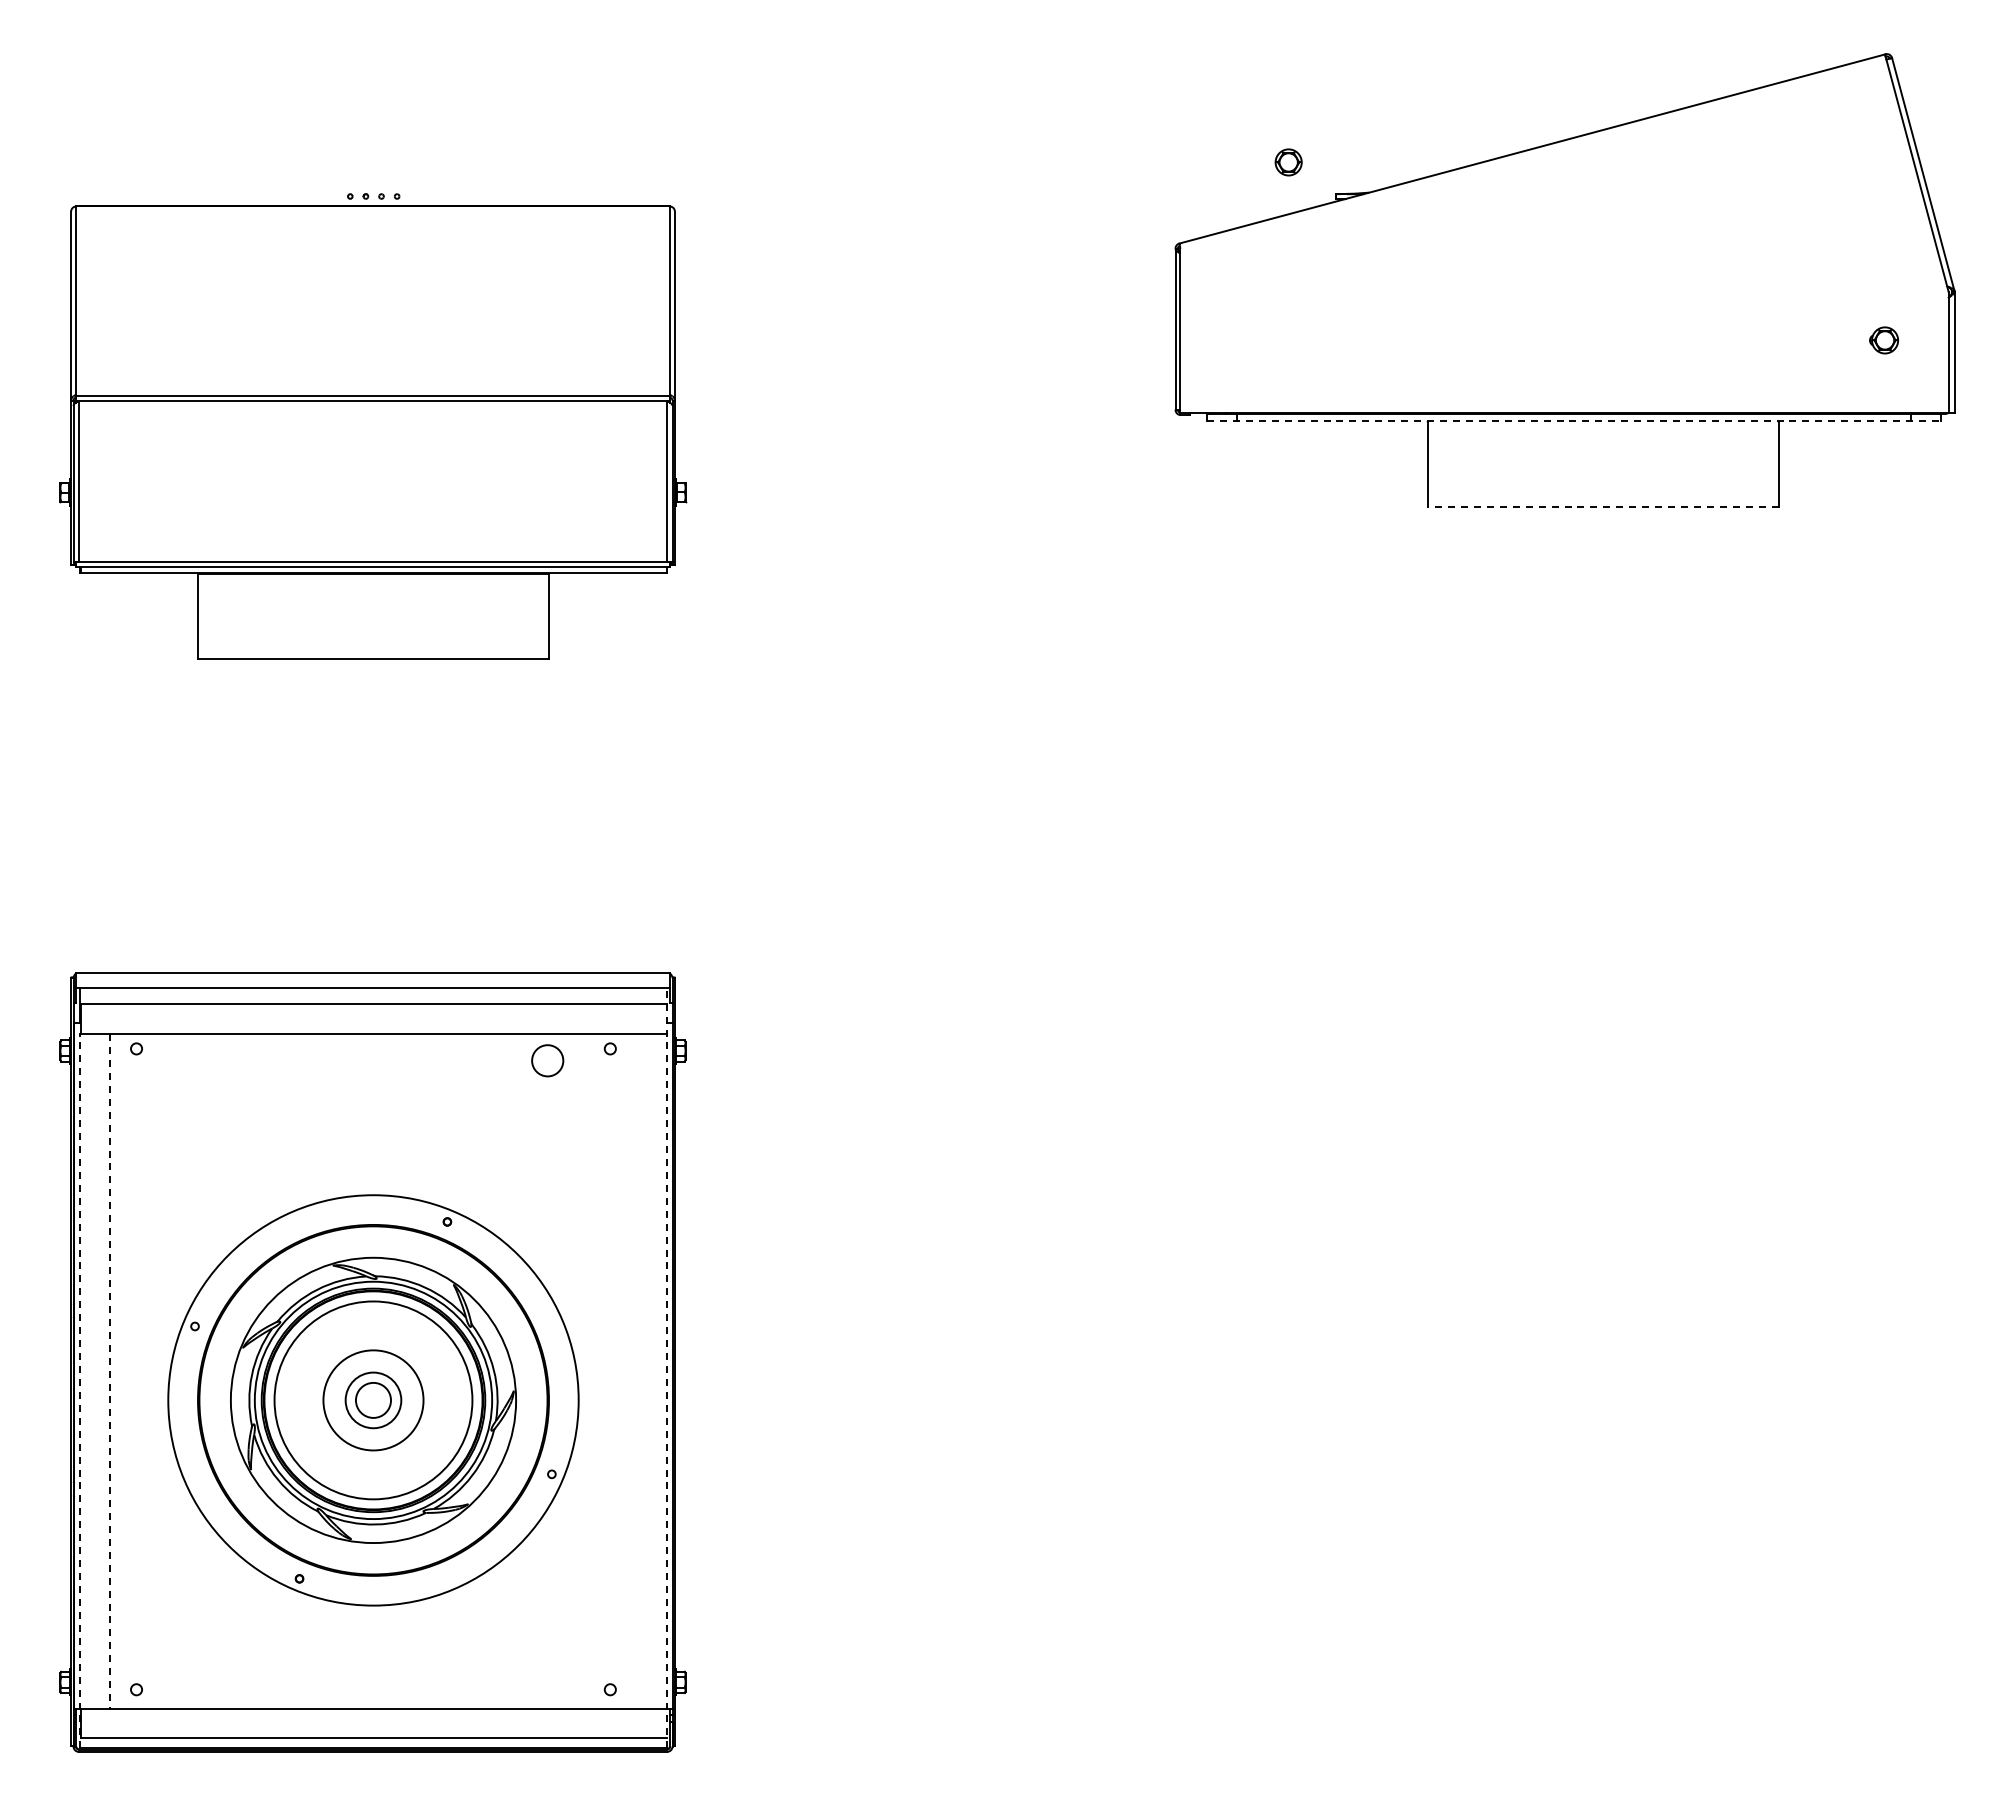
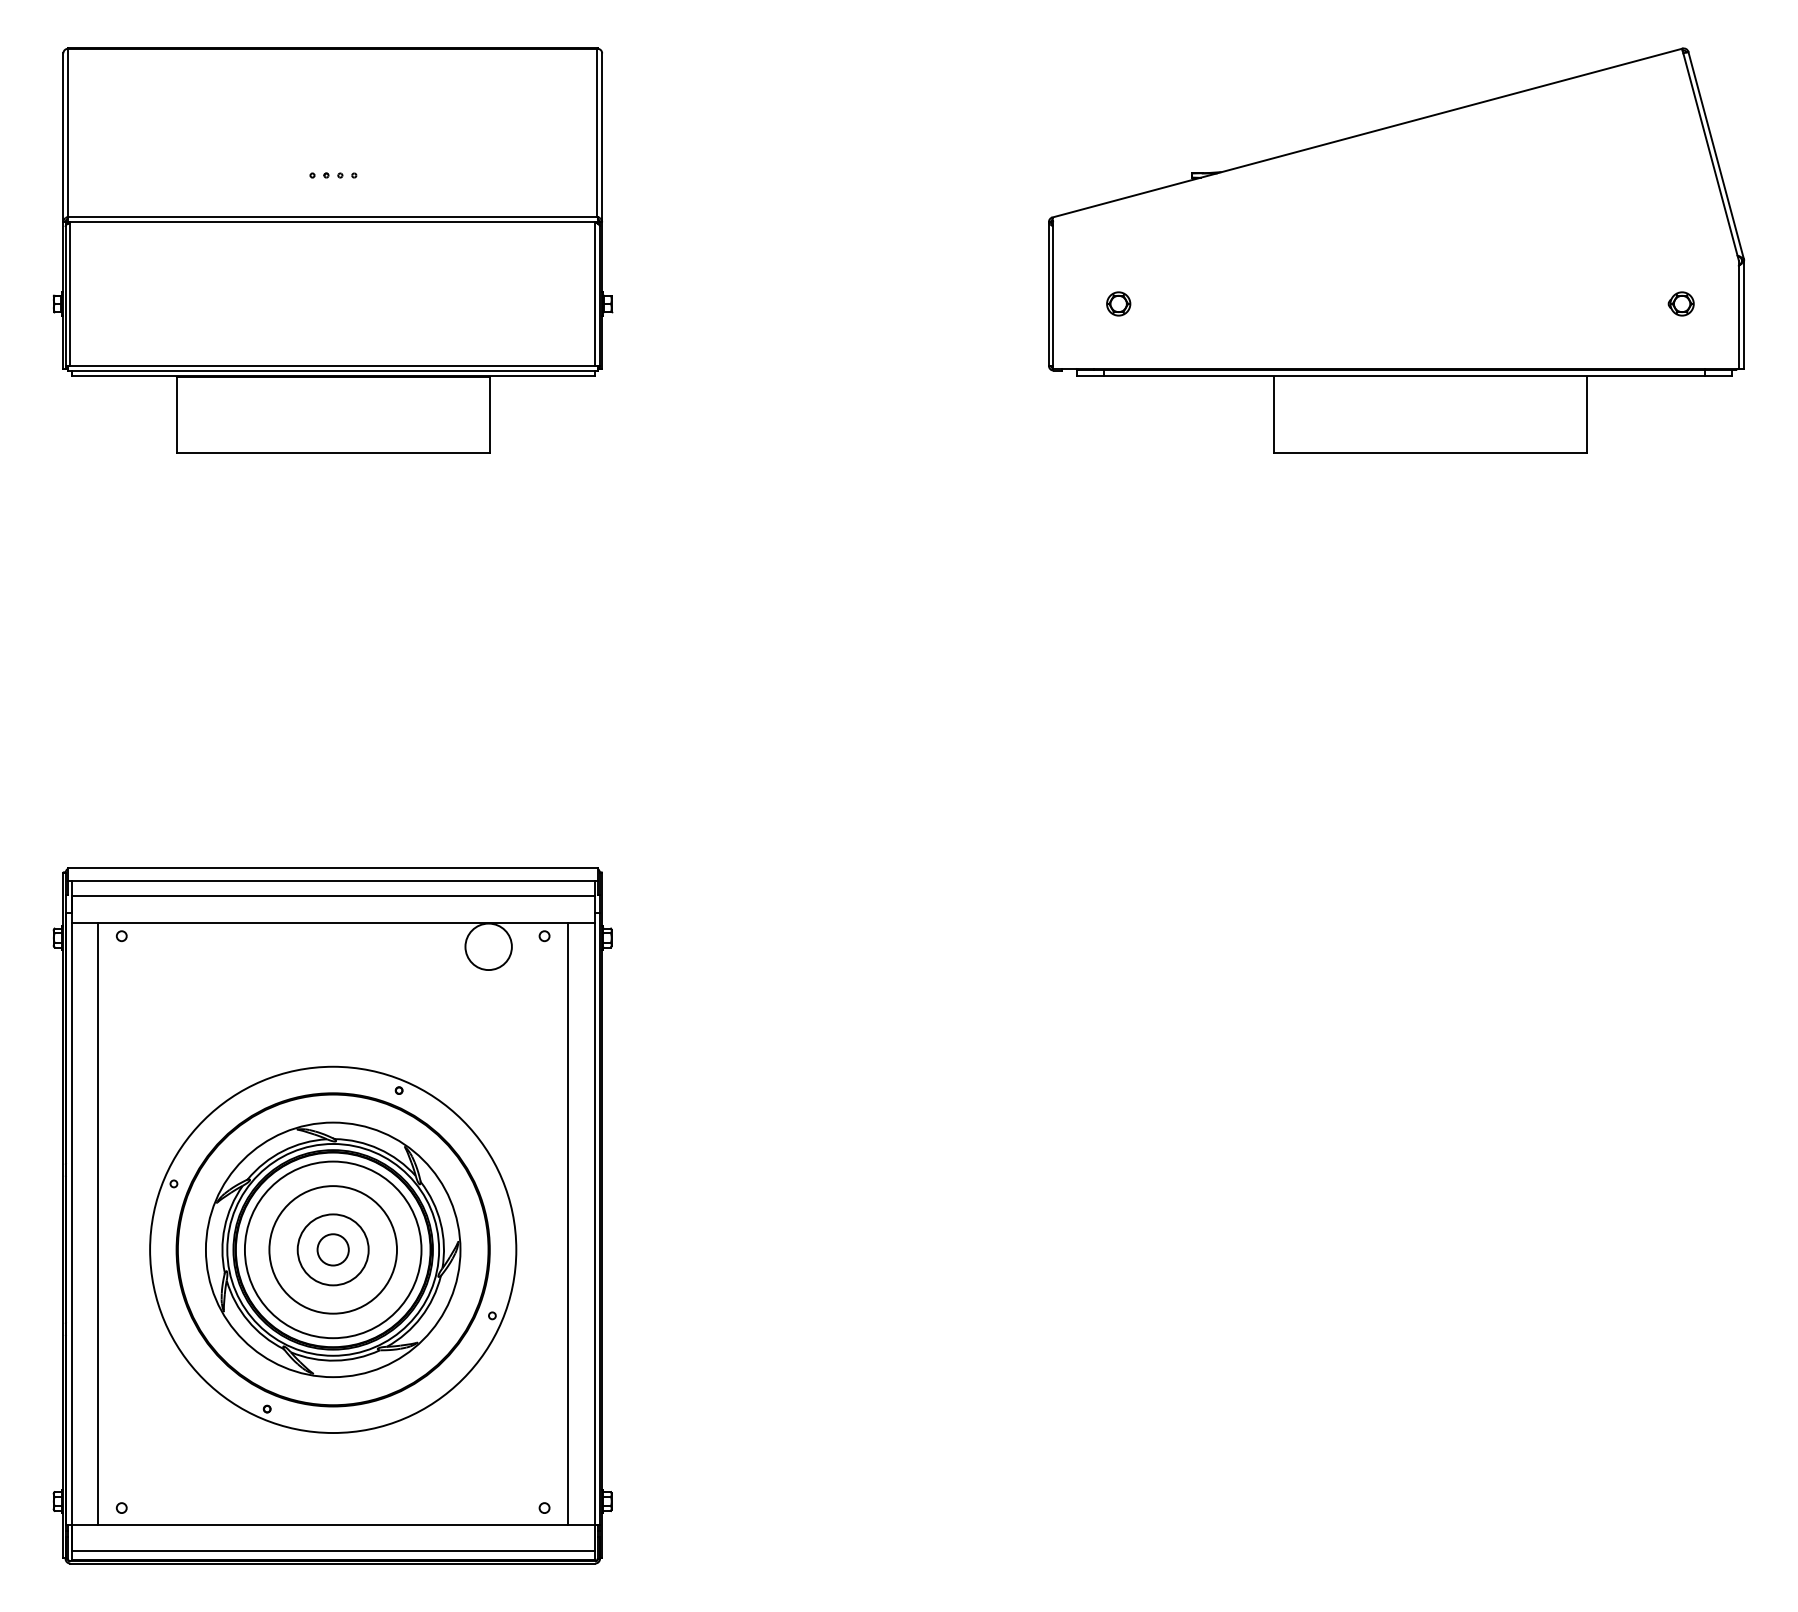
part: (1288, 162) -> (1118, 304), moved
line: (1573, 421) -> (1404, 376), dashed -> solid
part: (373, 432) -> (333, 250), moved
line: (1602, 507) -> (1429, 453), dashed -> solid
circle: (547, 1060) -> (488, 946), size x1.67
line: (666, 1367) -> (594, 1220), dashed -> solid
line: (110, 1371) -> (98, 1224), dashed -> solid
line: (636, 1371) -> (567, 1224), added
line: (80, 1390) -> (71, 1241), dashed -> solid
circle: (373, 1399) -> (333, 1249), size x1.43
circle: (373, 1400) -> (333, 1249), size x1.43

